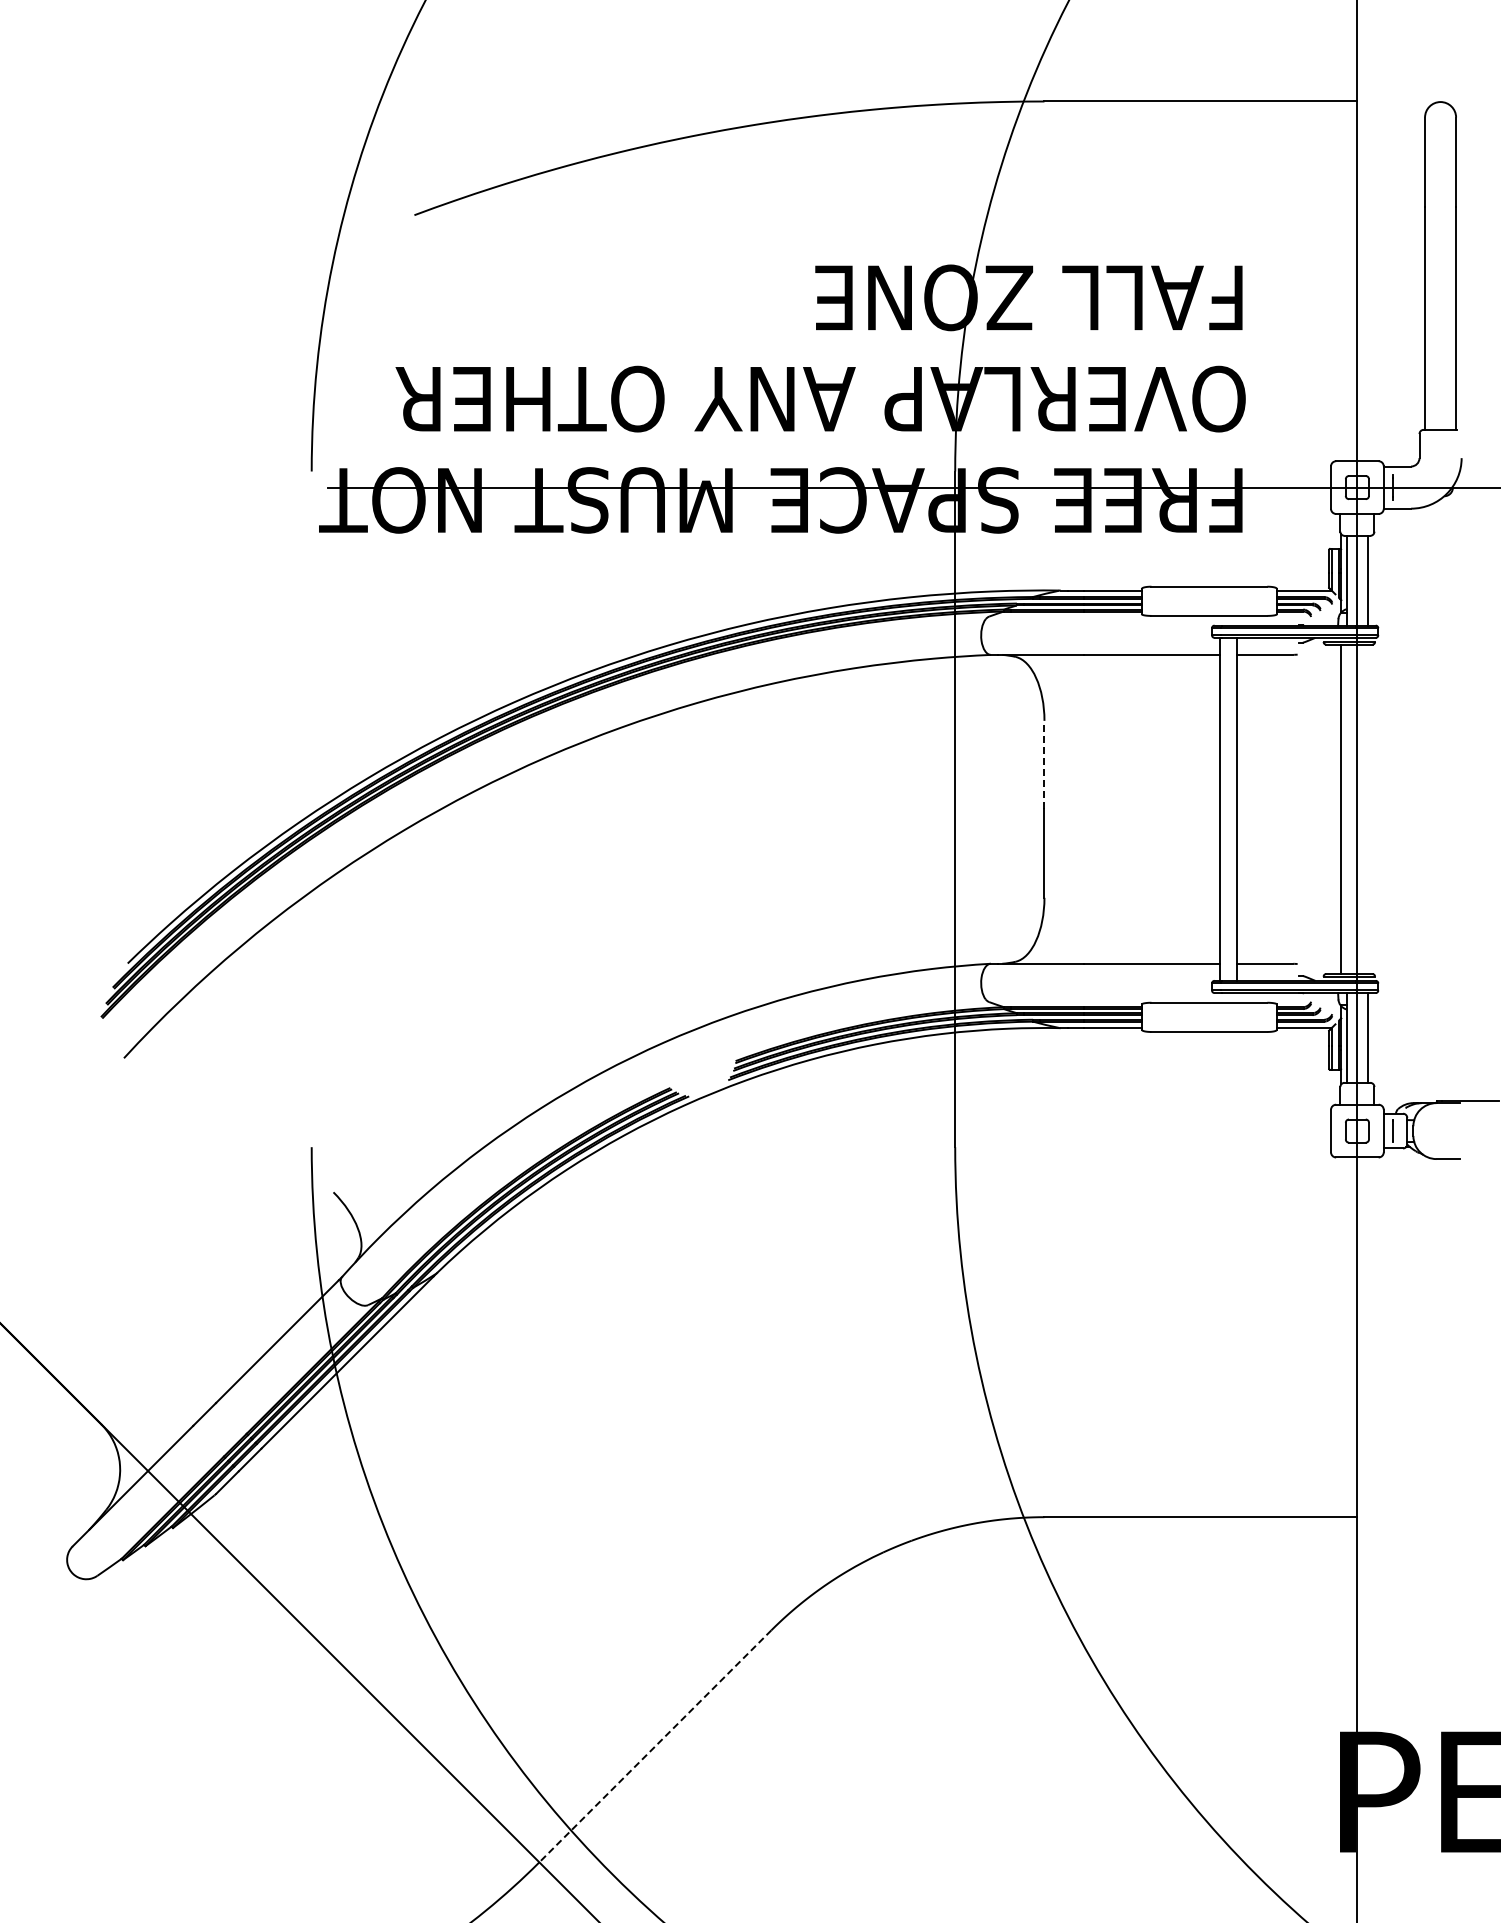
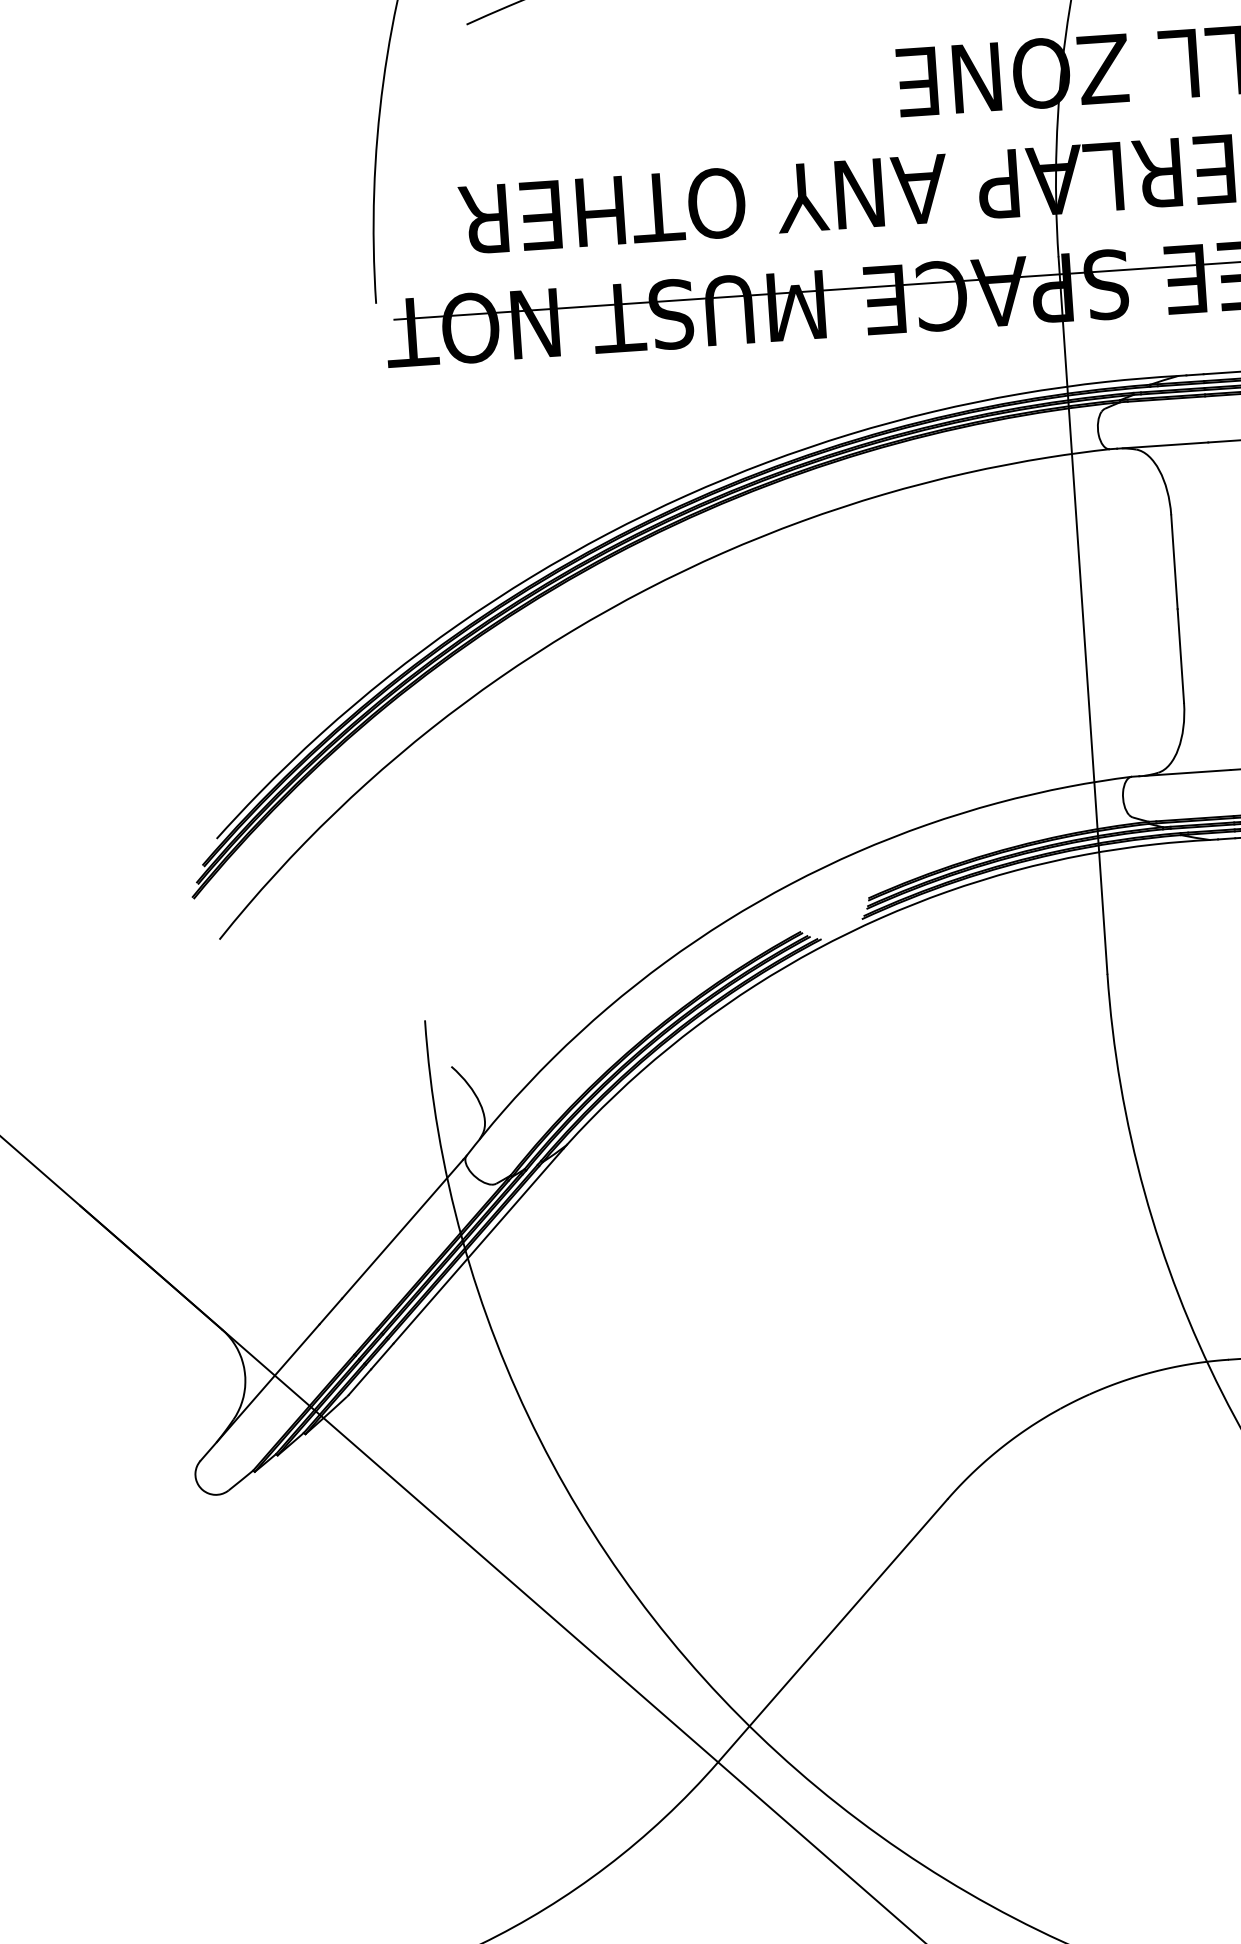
line: (1044, 764) -> (1174, 561), dashed -> solid
line: (655, 1746) -> (832, 1631), dashed -> solid

